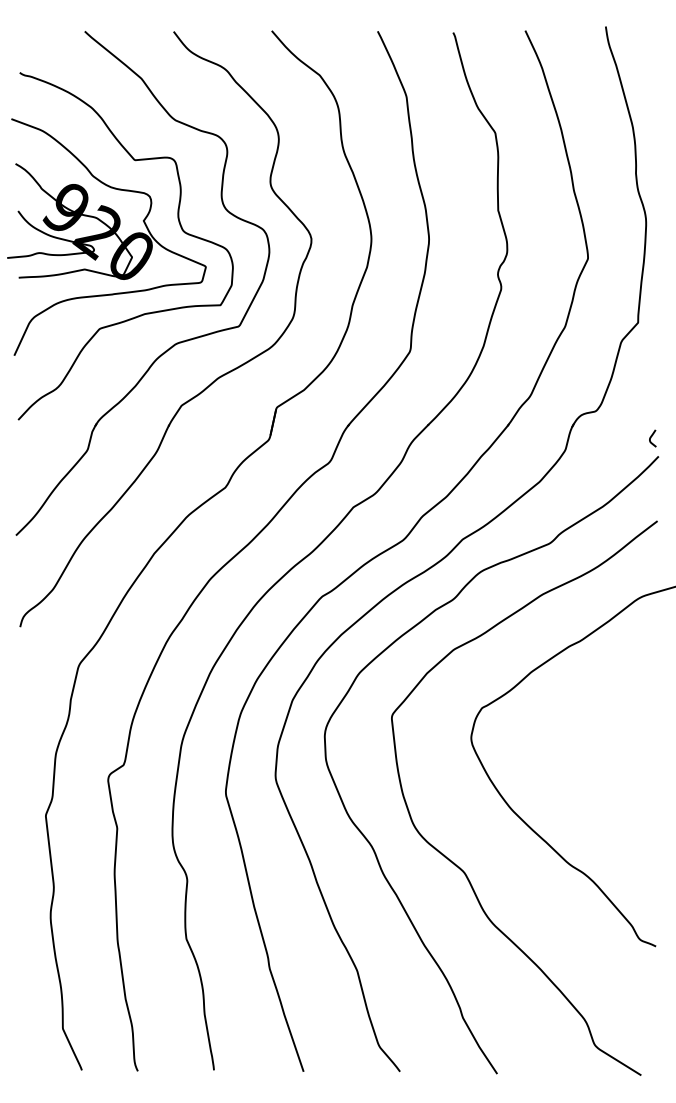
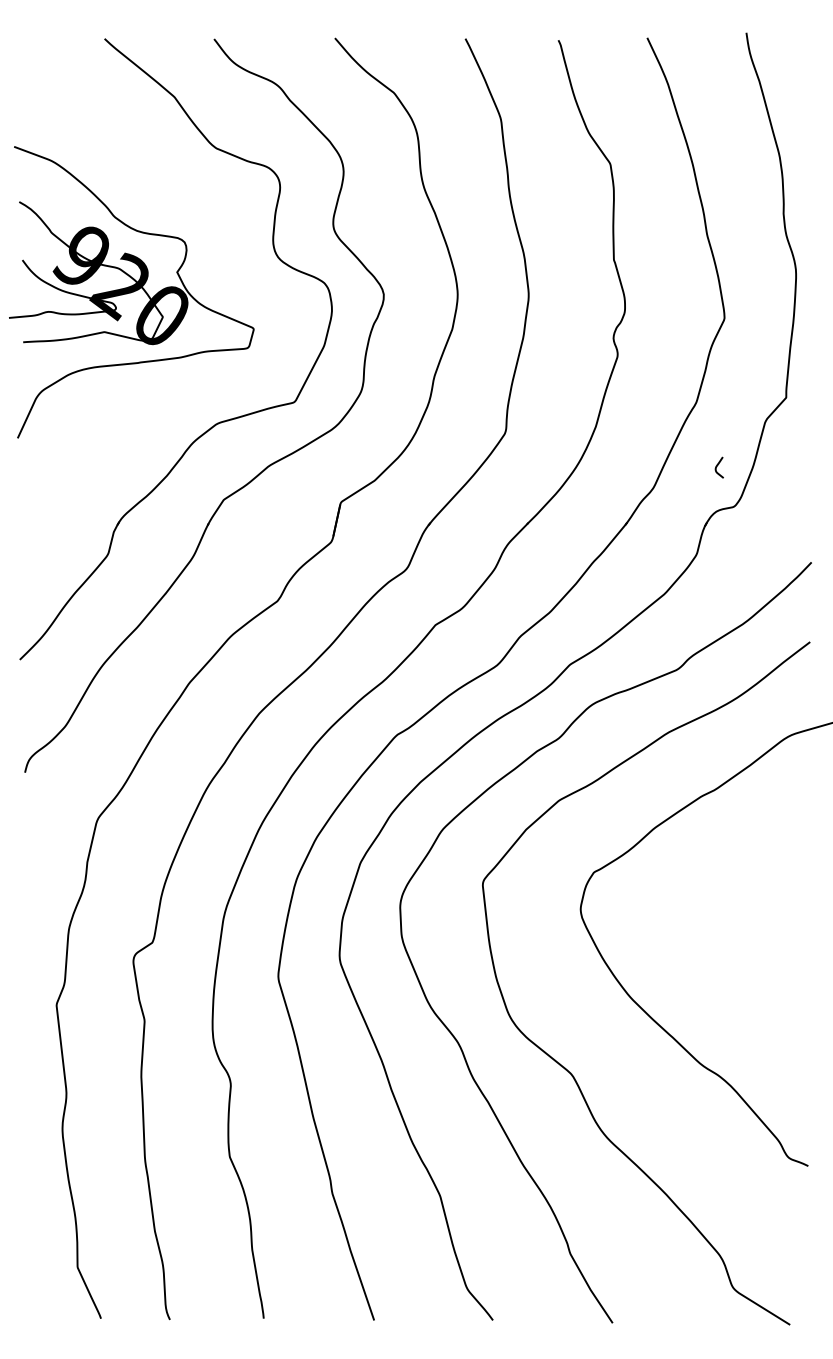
curve: (179, 225) -> (221, 277), removed
curve: (651, 438) -> (717, 467), moved

